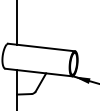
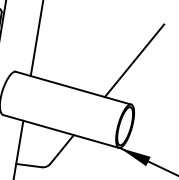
line: (72, 26) -> (133, 60), added

